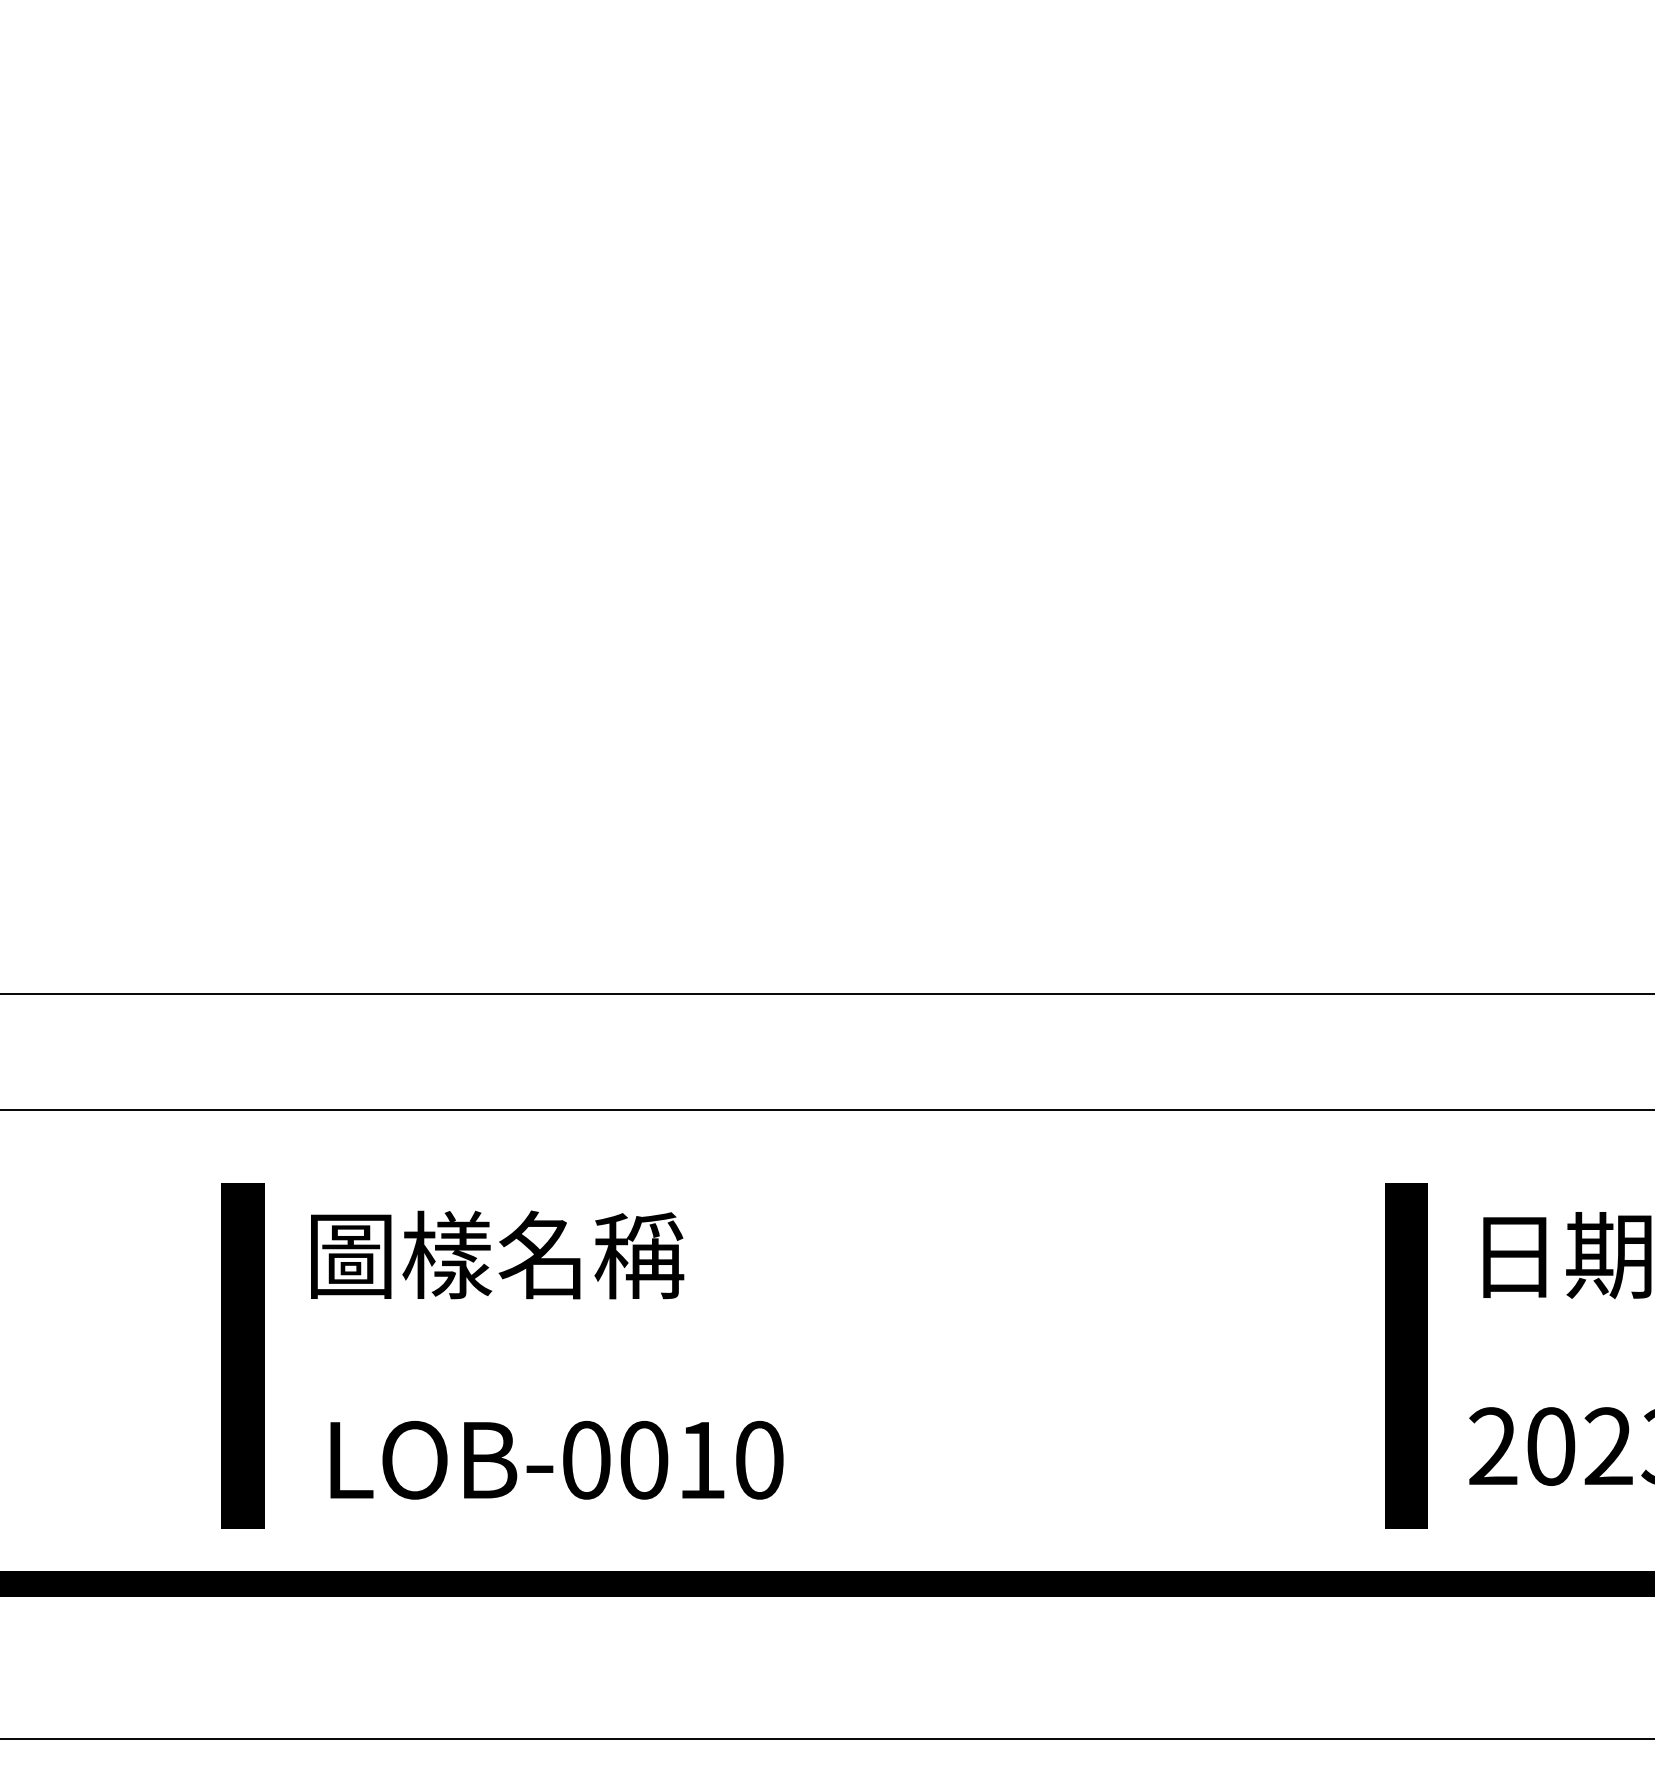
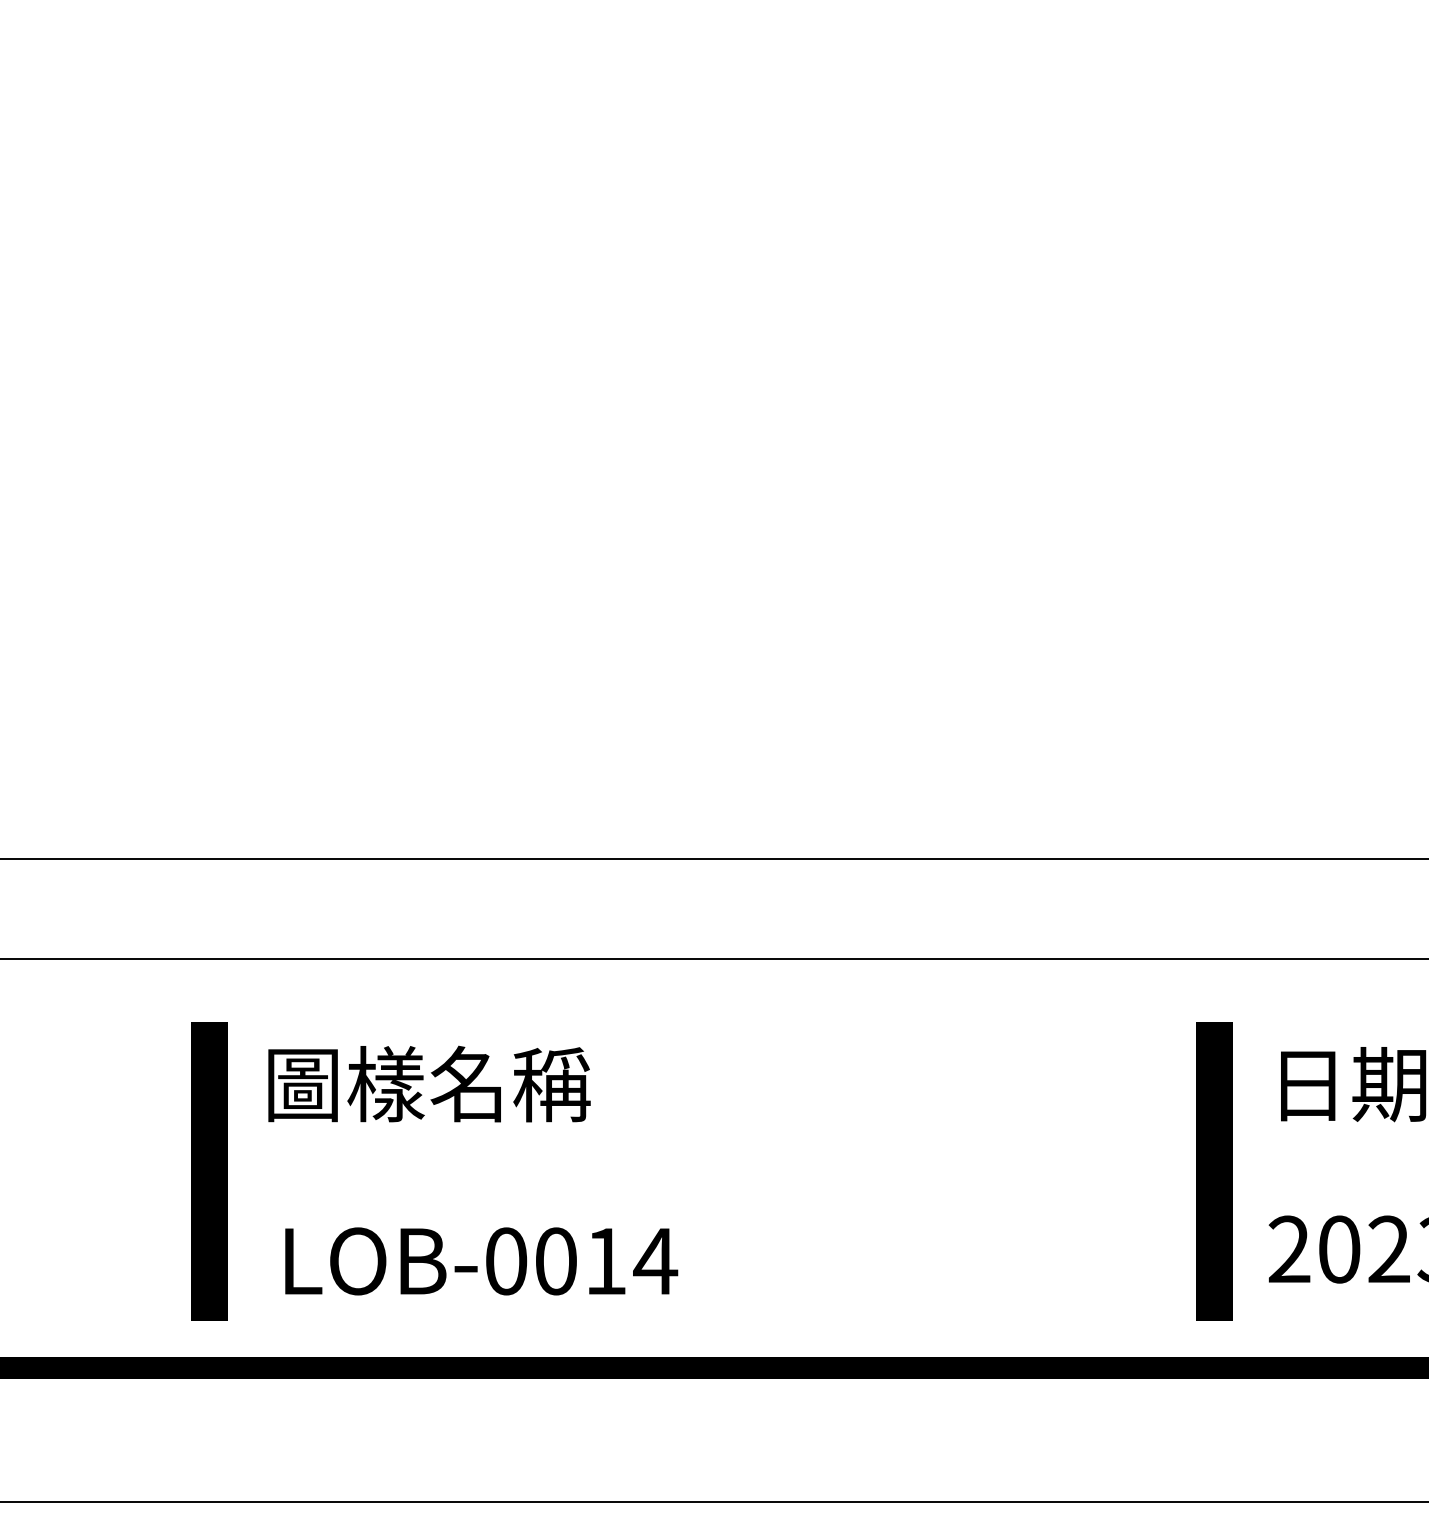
text: (759, 1460) -> (655, 1261), LOB-0010 -> LOB-0014

